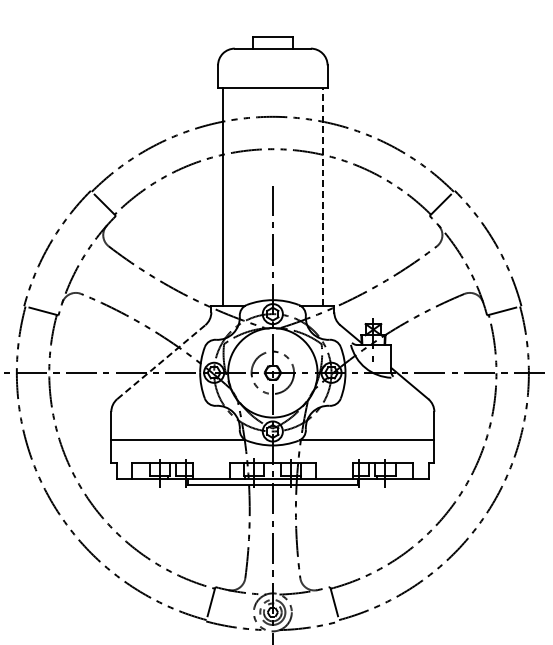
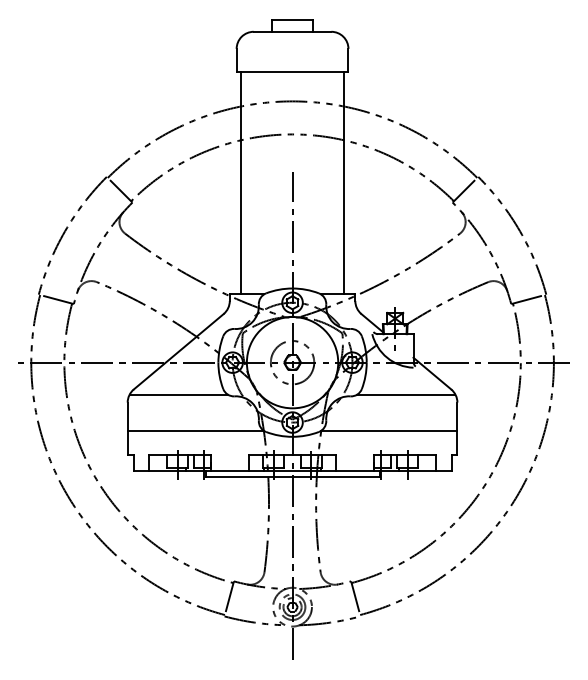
line: (322, 196) -> (343, 182), dashed -> solid
line: (161, 361) -> (178, 351), dashed -> solid
line: (161, 404) -> (178, 394), added
line: (384, 404) -> (406, 394), added

